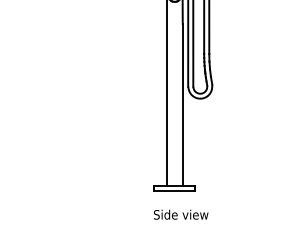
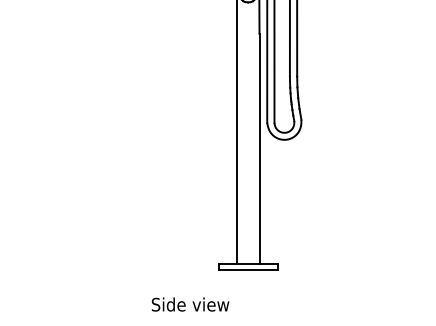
text: (181, 214) -> (191, 304), moved

